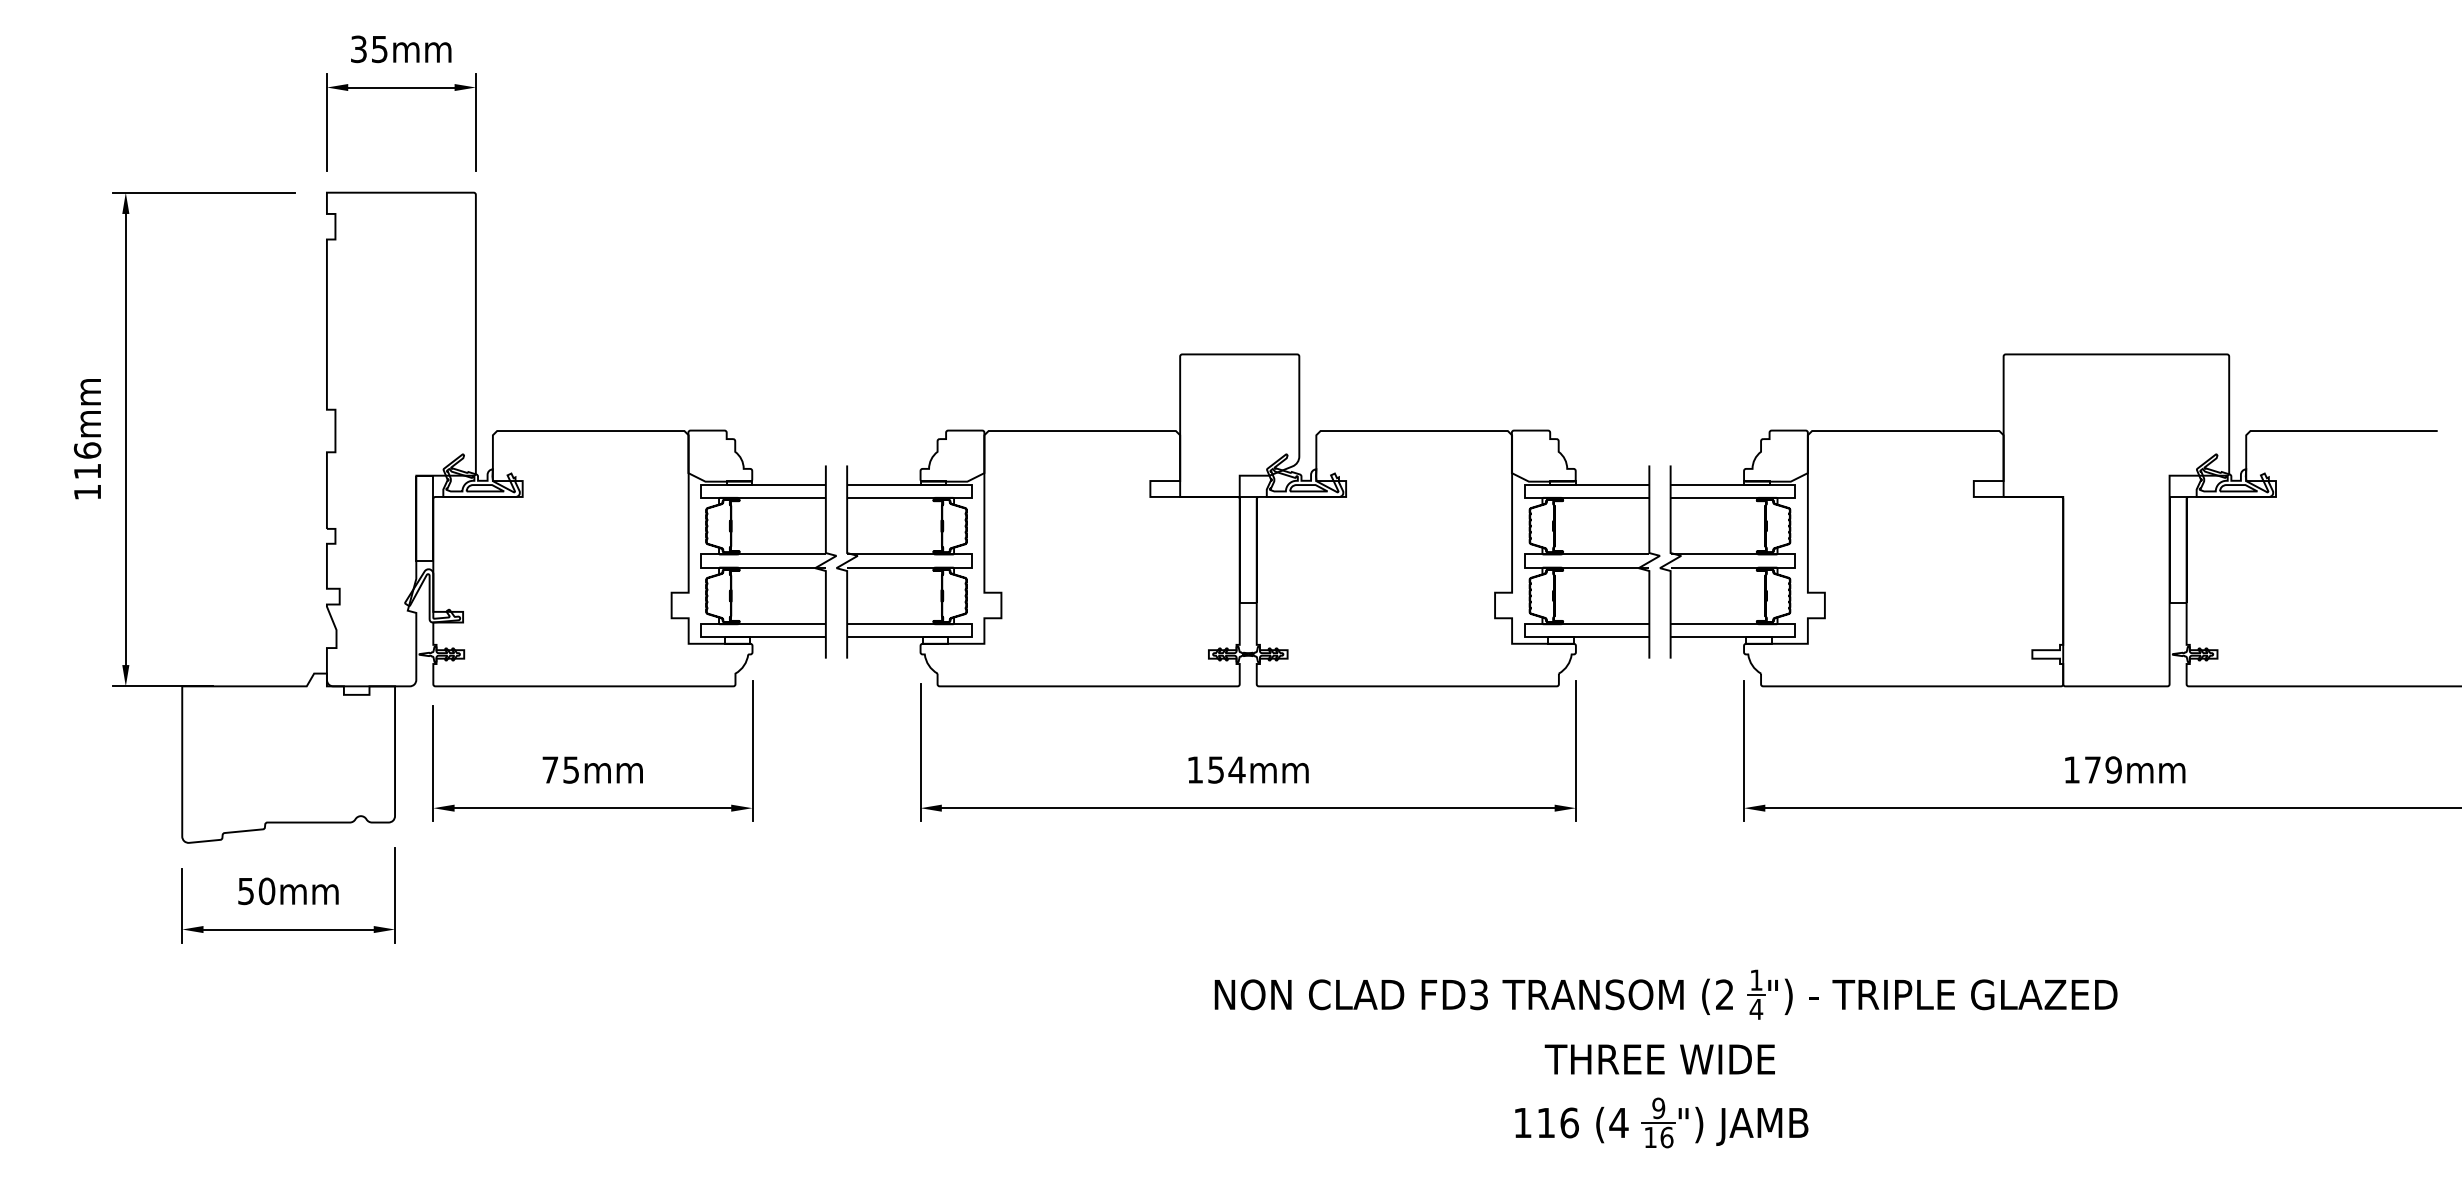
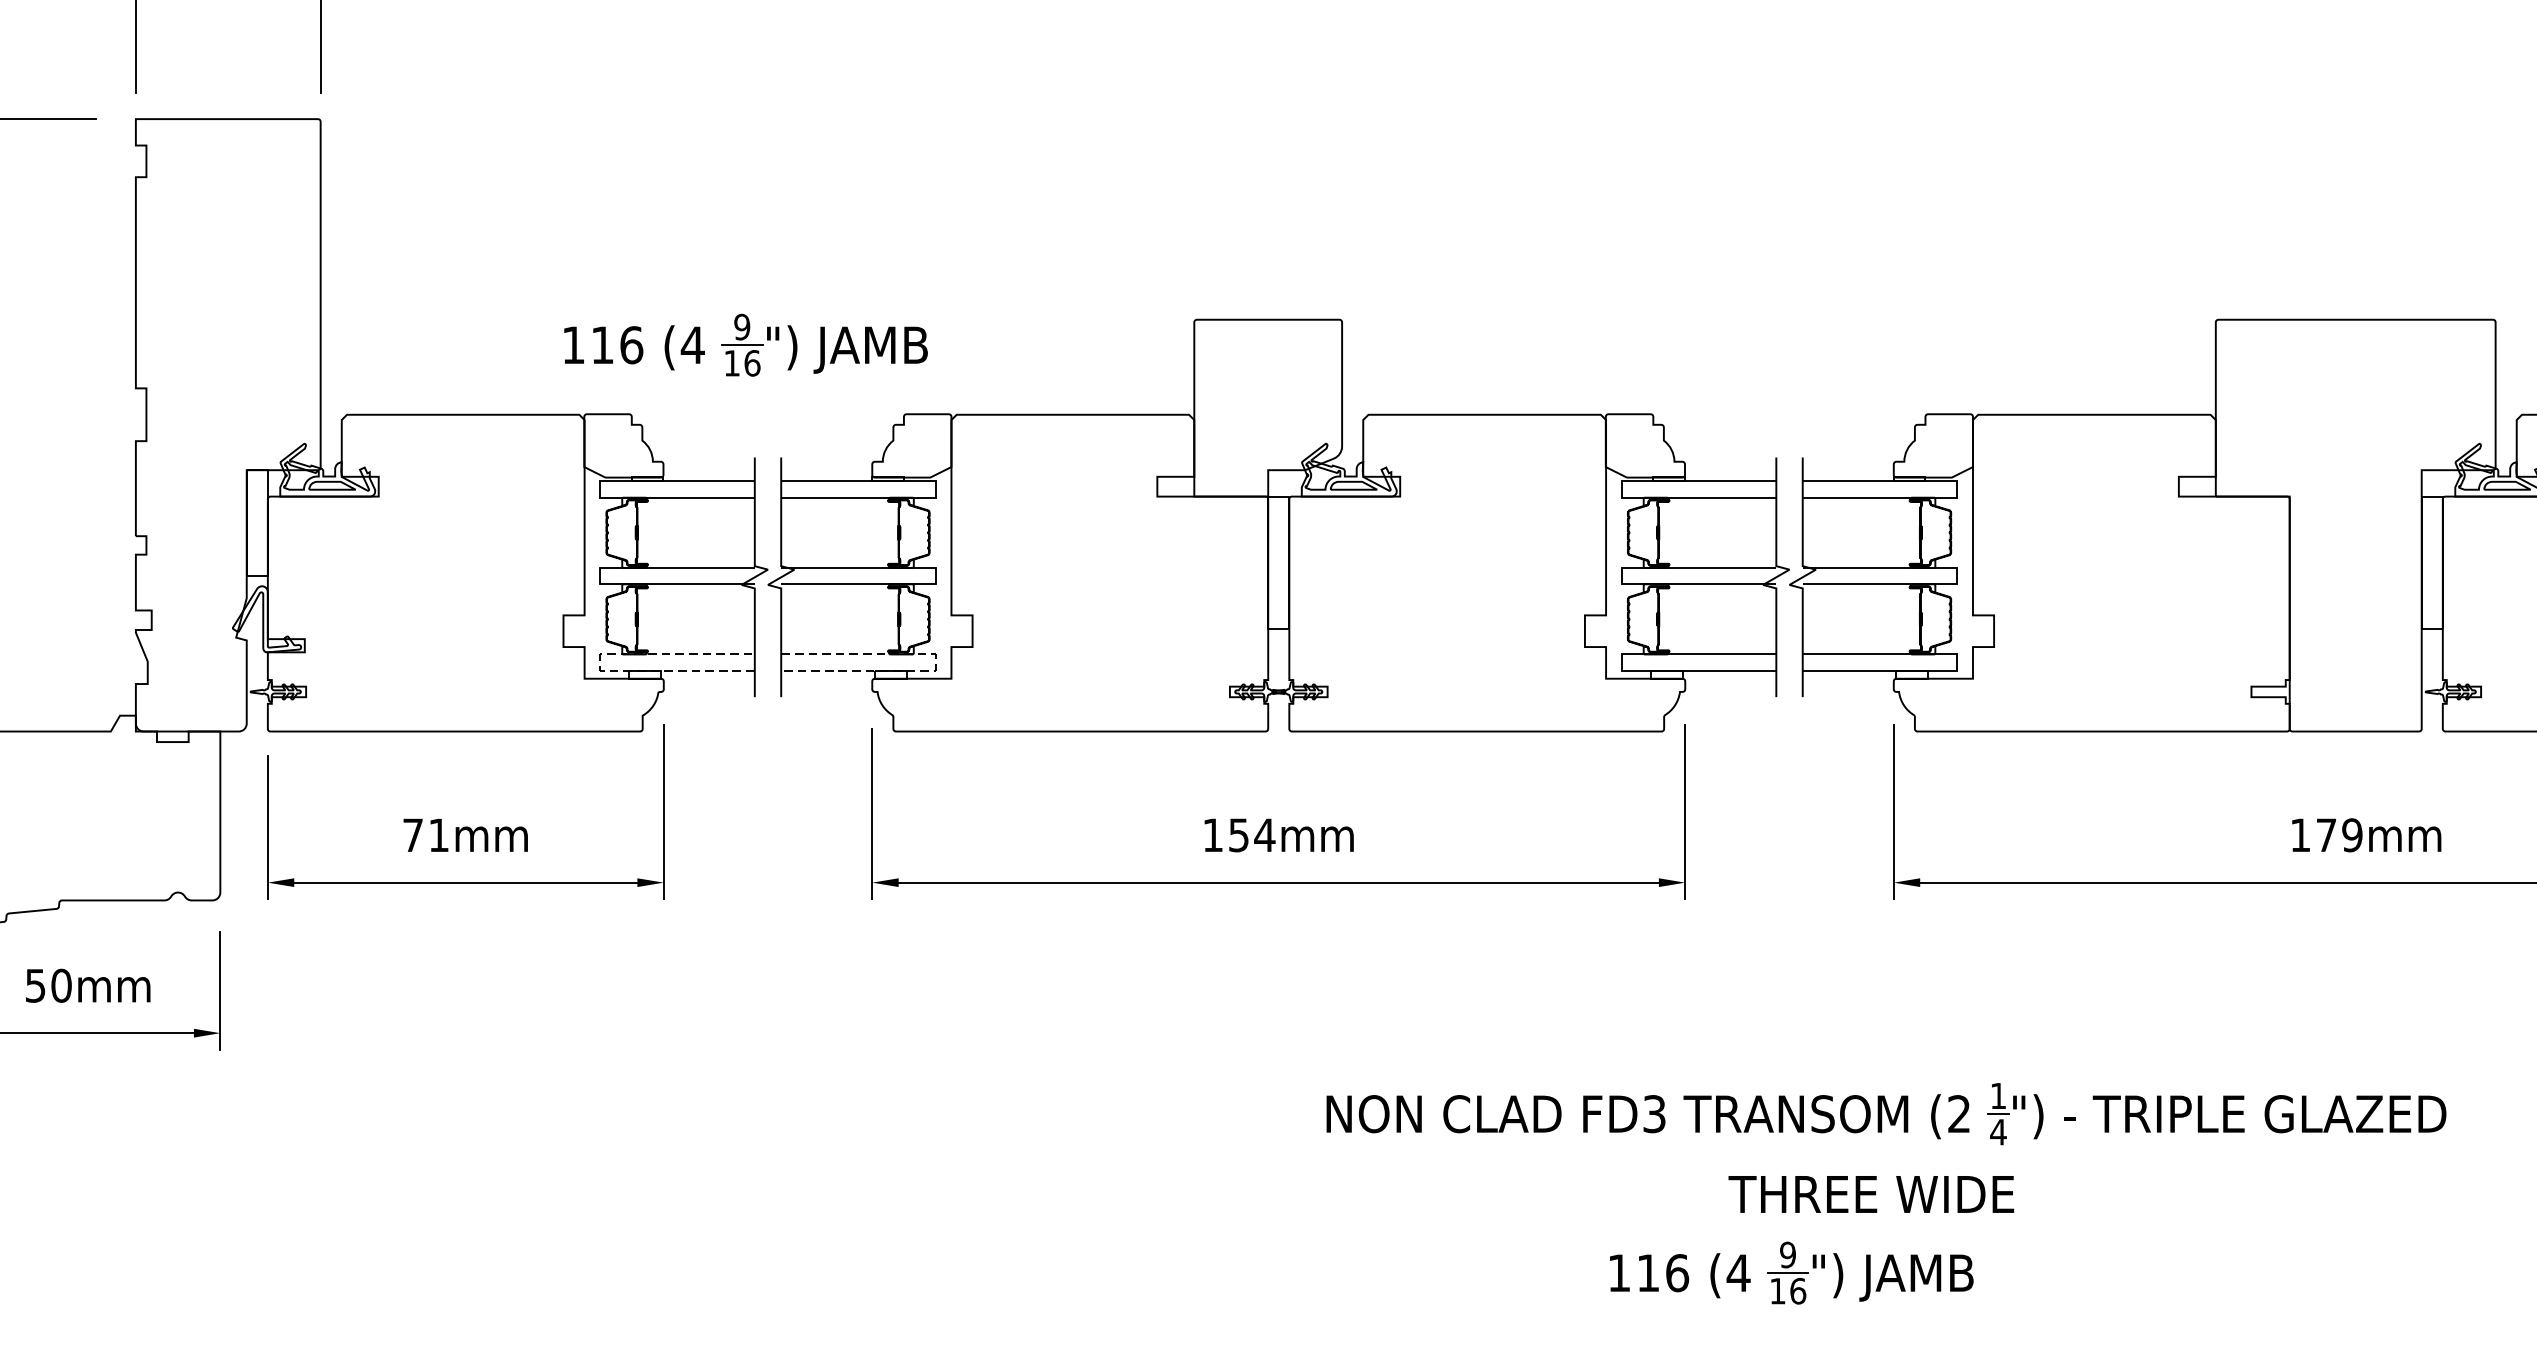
part: (818, 374) -> (745, 344), added
line: (701, 630) -> (600, 662), solid -> dashed
line: (971, 630) -> (935, 662), solid -> dashed
text: (570, 769) -> (438, 834), 75mm -> 71mm
part: (1665, 994) -> (1885, 1113), moved
text: (1659, 1059) -> (1870, 1194), moved

